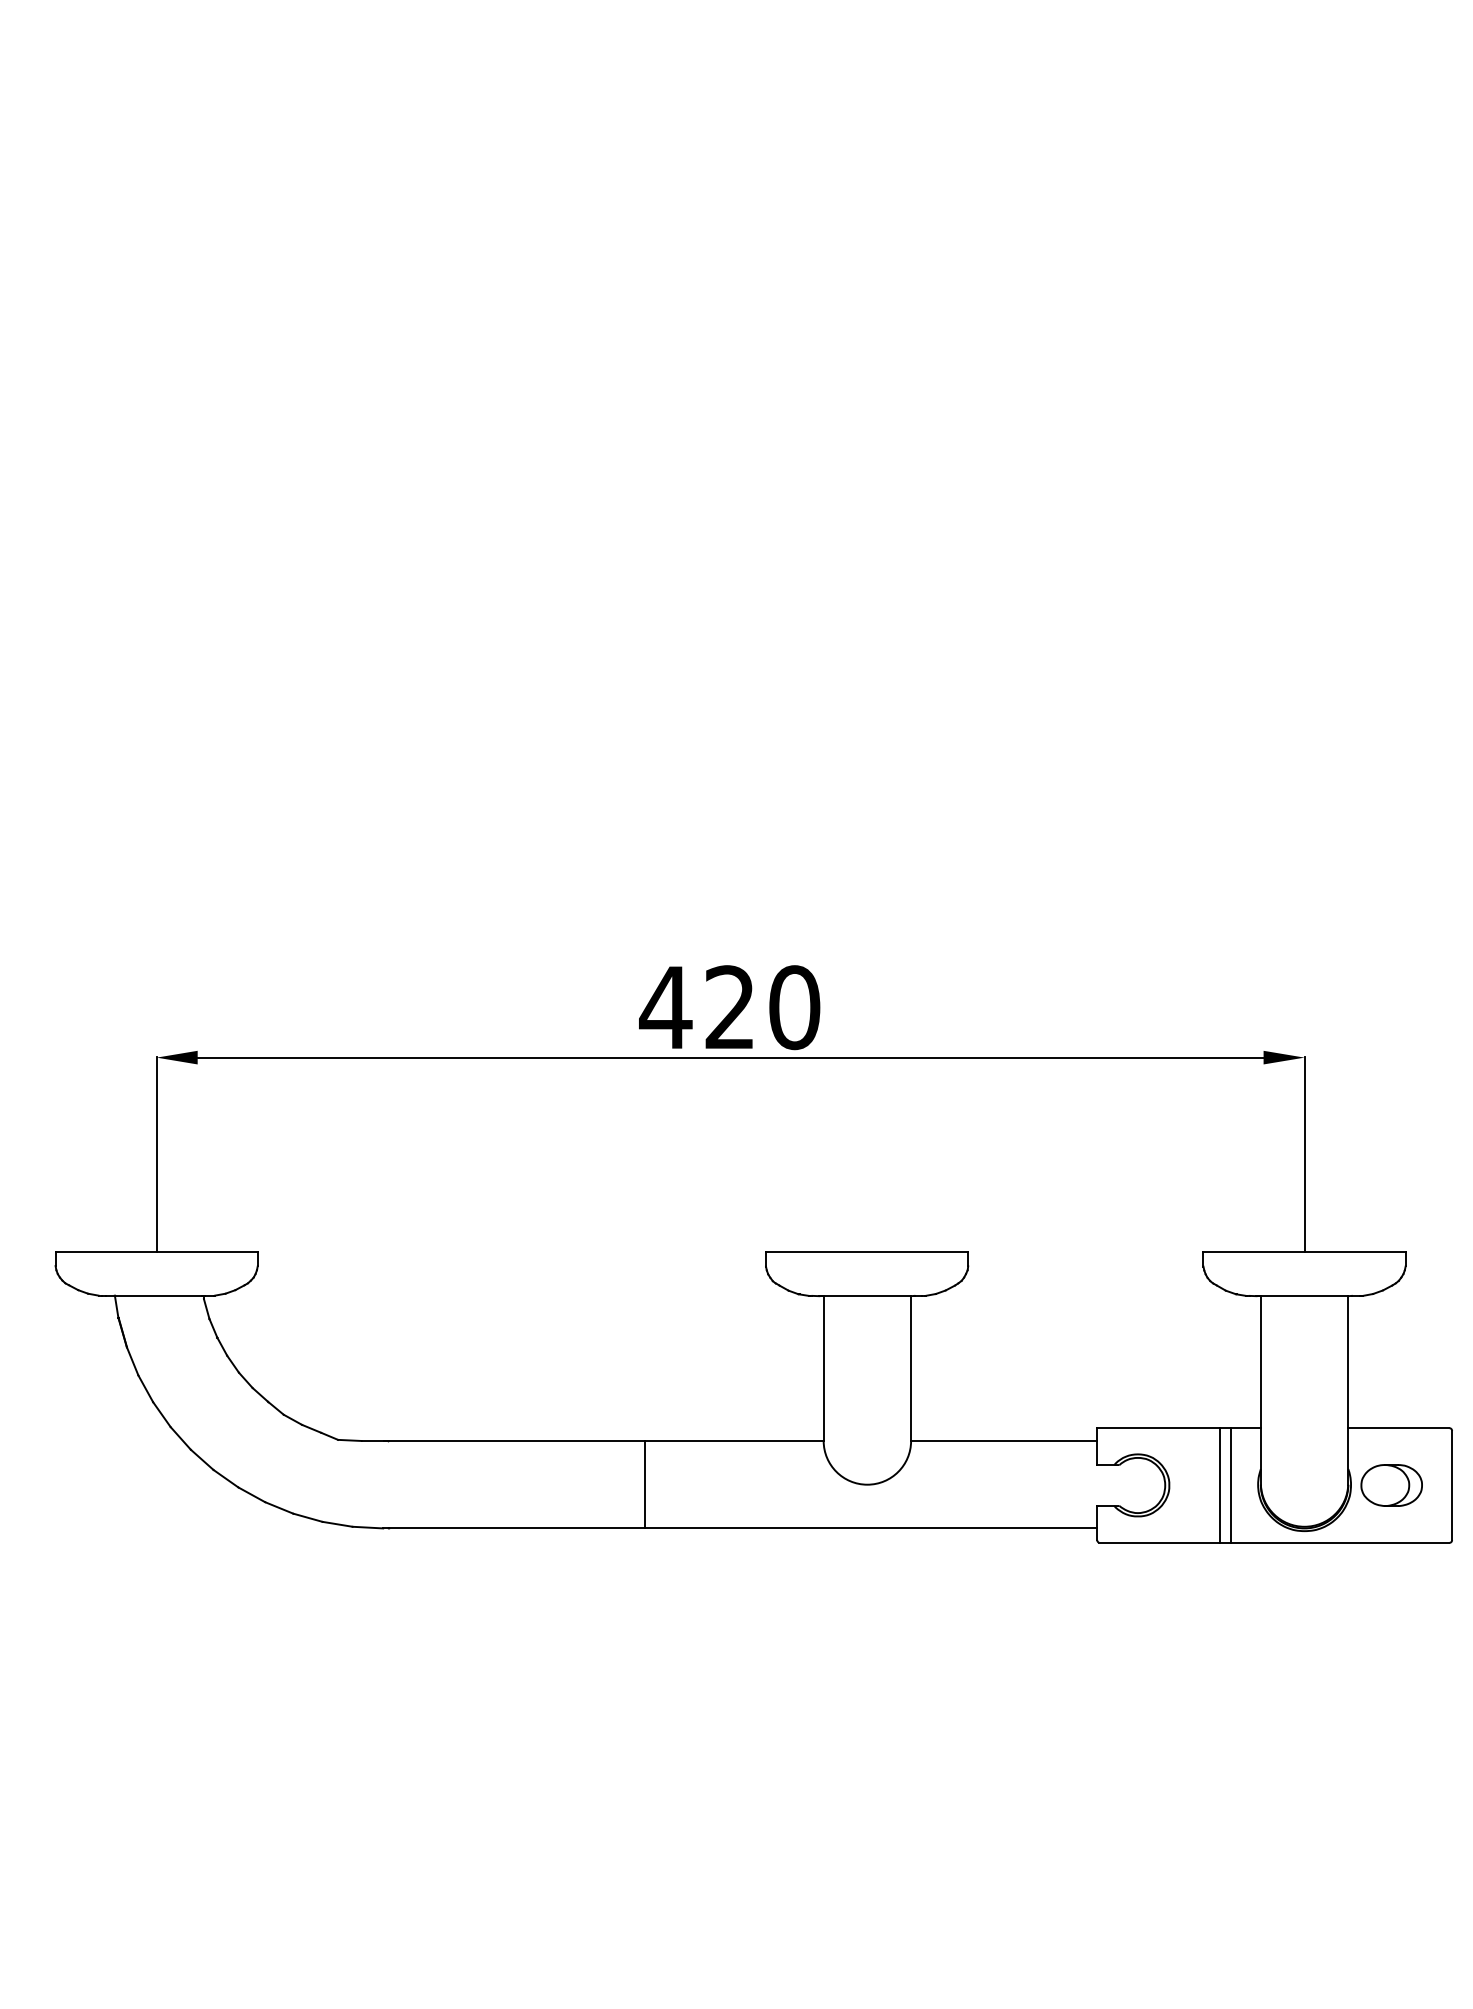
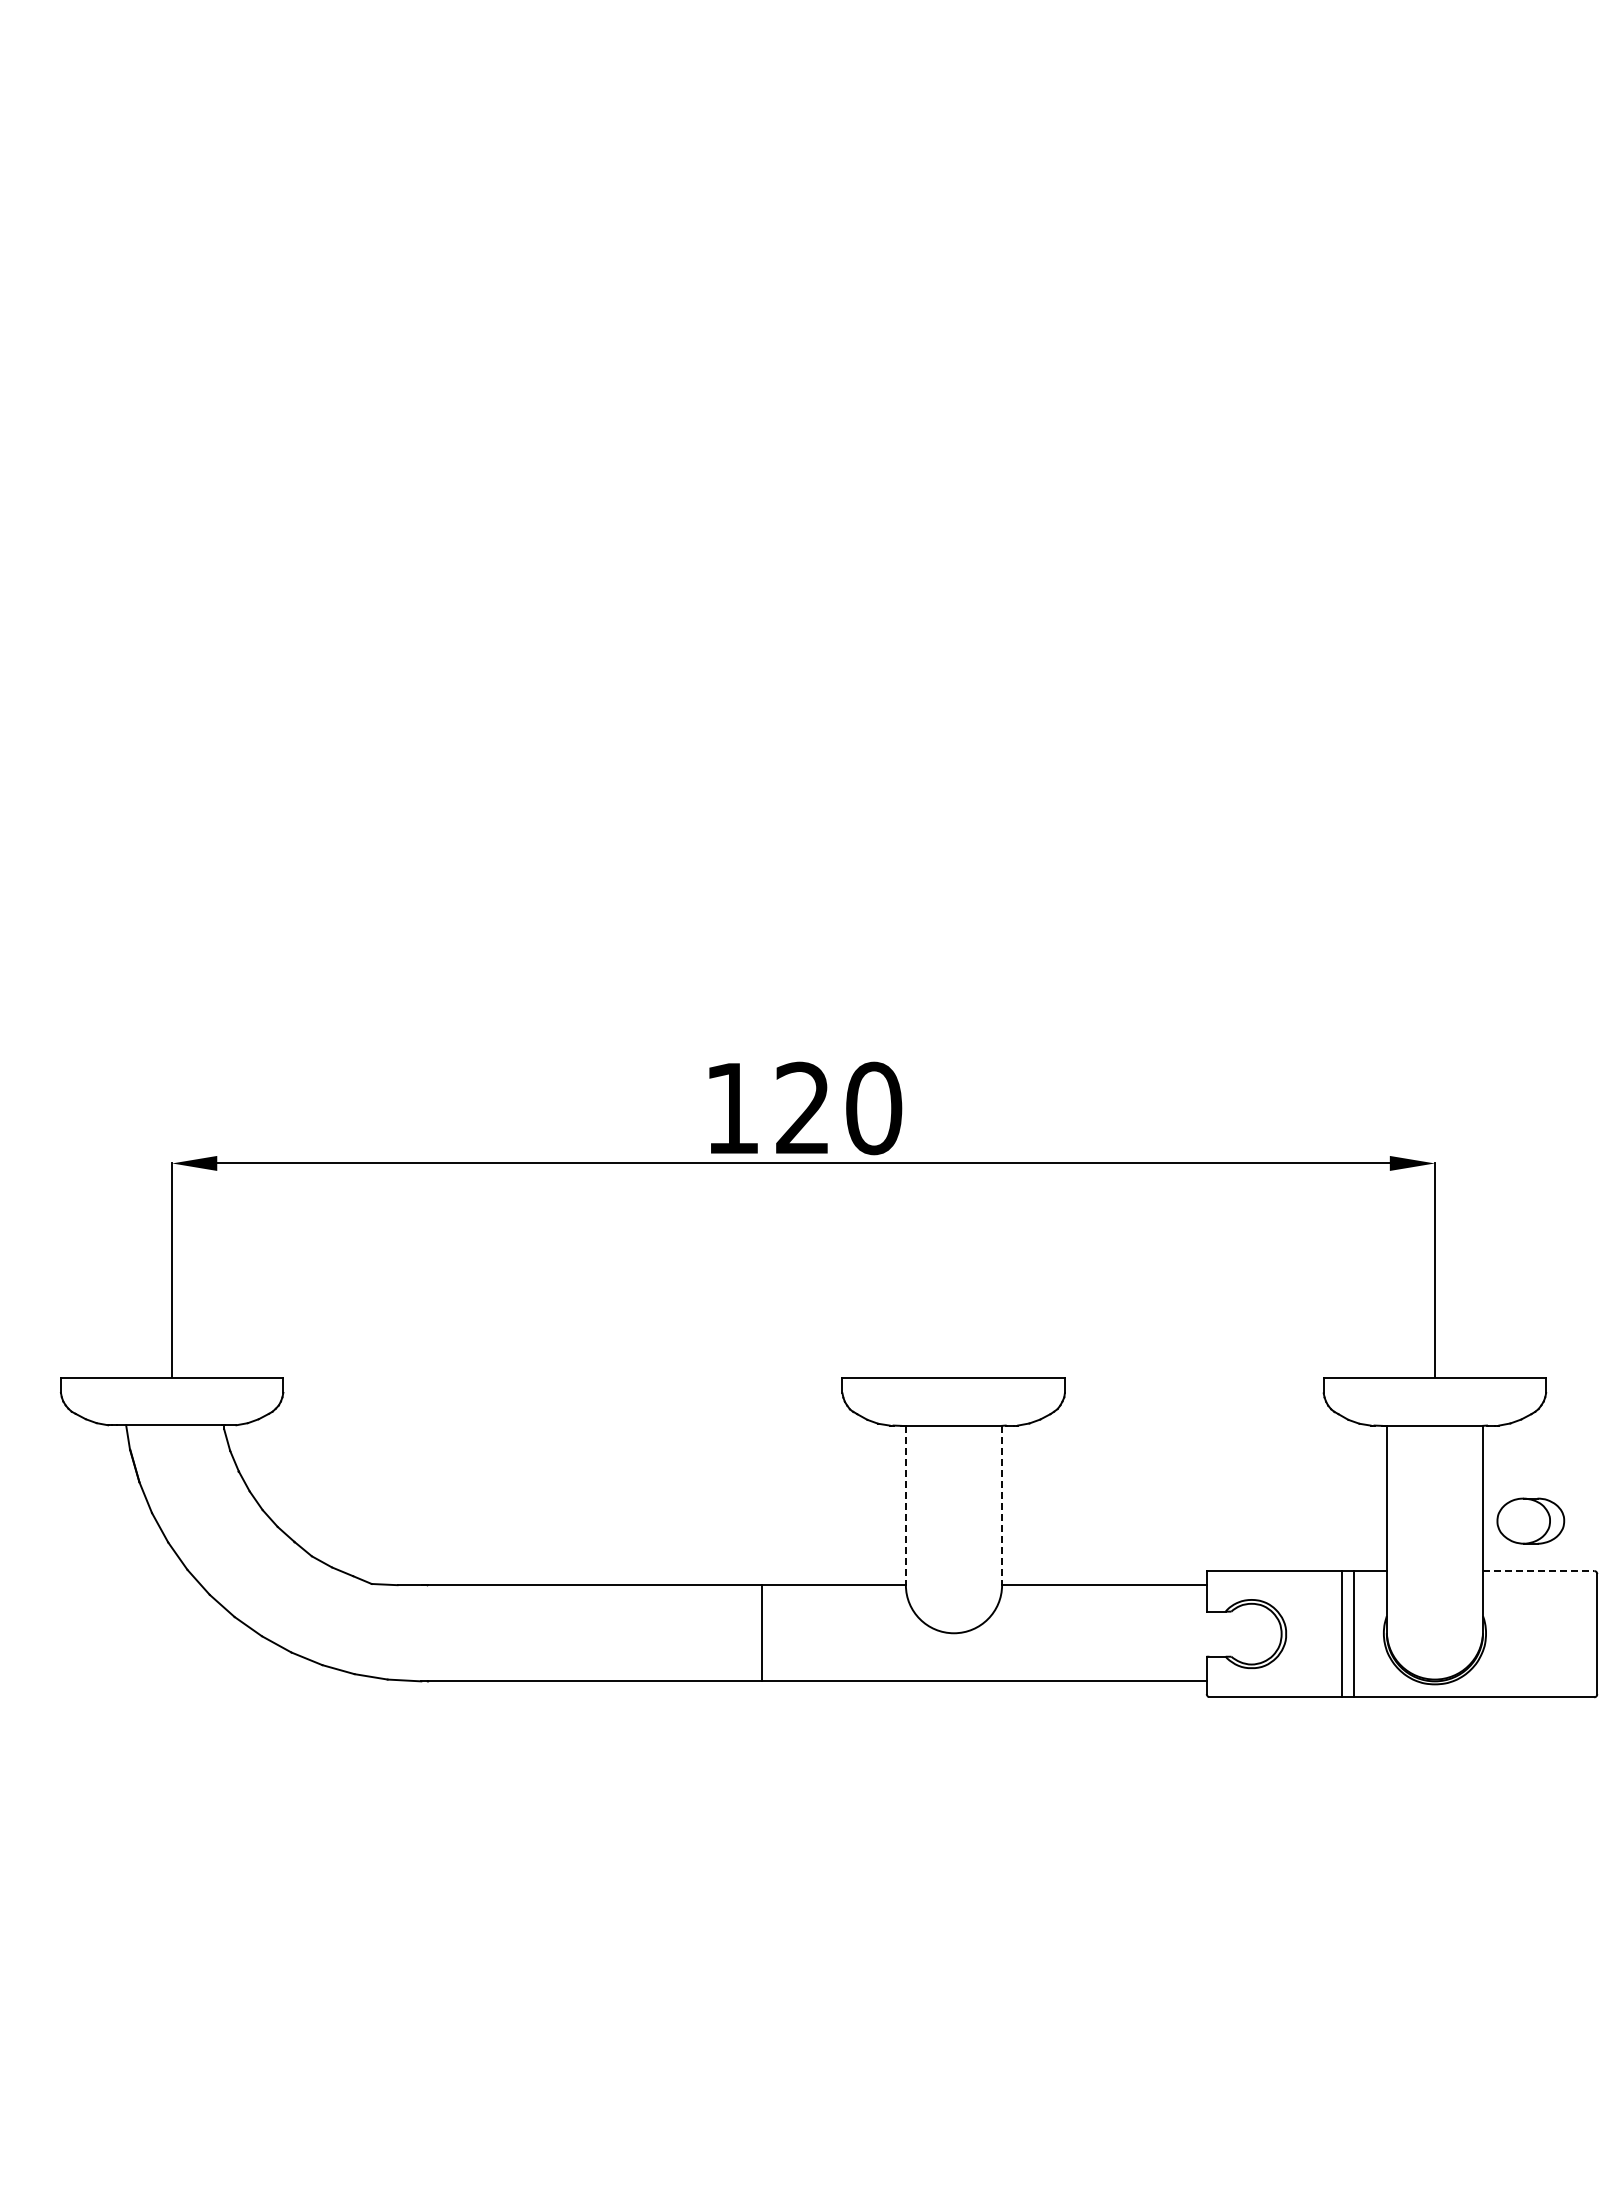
text: (665, 1007) -> (731, 1108), 420 -> 120
line: (823, 1368) -> (905, 1505), solid -> dashed
line: (911, 1368) -> (1002, 1505), solid -> dashed
line: (1398, 1428) -> (1538, 1571), solid -> dashed
line: (645, 1484) -> (761, 1633), moved
part: (1391, 1484) -> (1530, 1520), moved

